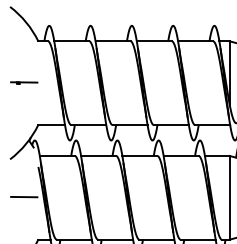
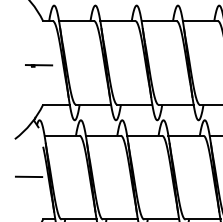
line: (24, 82) -> (39, 65), moved

